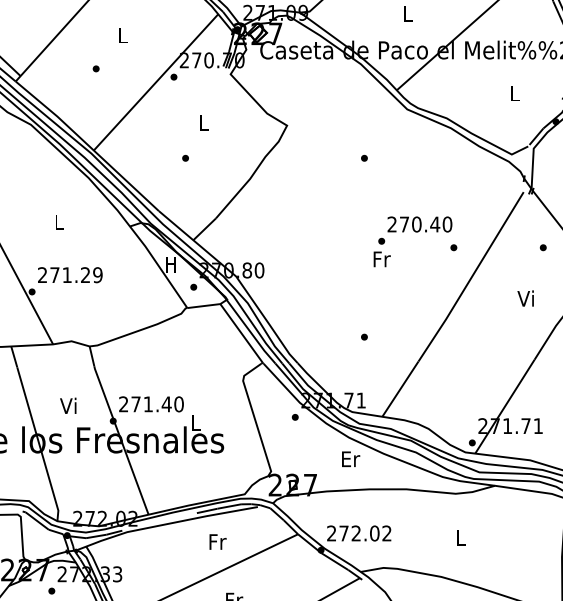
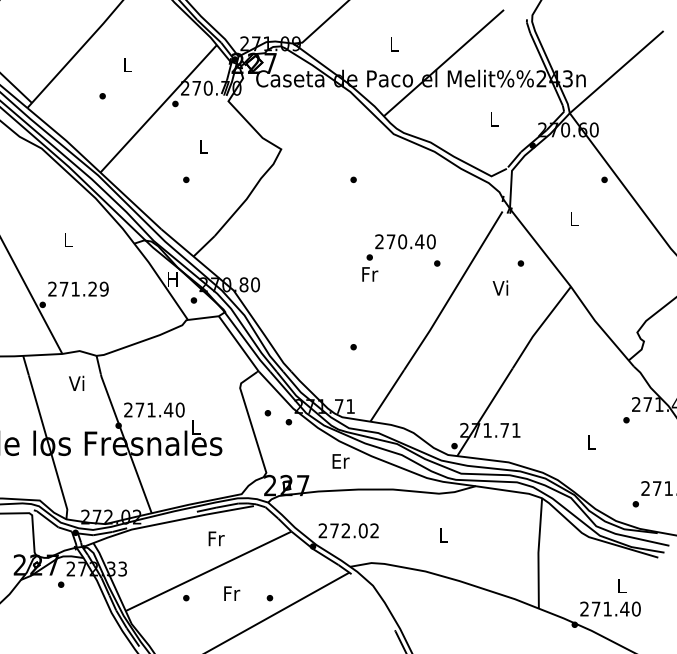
text: (525, 297) -> (500, 287), moved
text: (68, 404) -> (76, 382), moved
part: (272, 408) -> (267, 413), added

